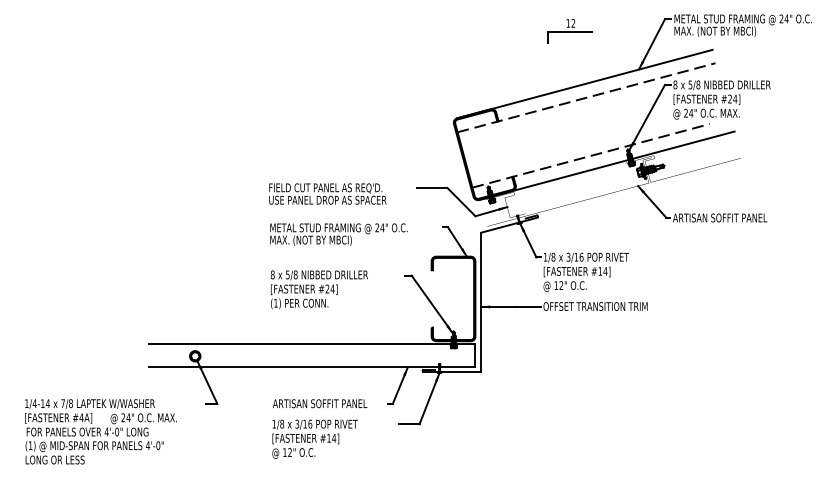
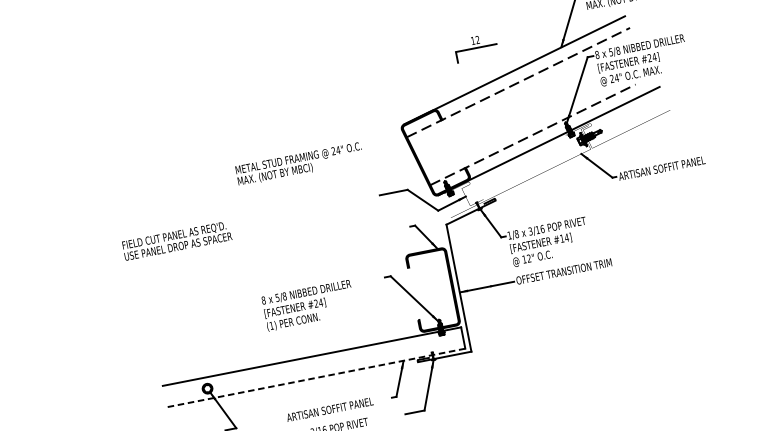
part: (569, 31) -> (475, 48), moved
text: (327, 193) -> (176, 240), moved
text: (338, 234) -> (299, 164), moved
line: (311, 367) -> (315, 378), solid -> dashed

